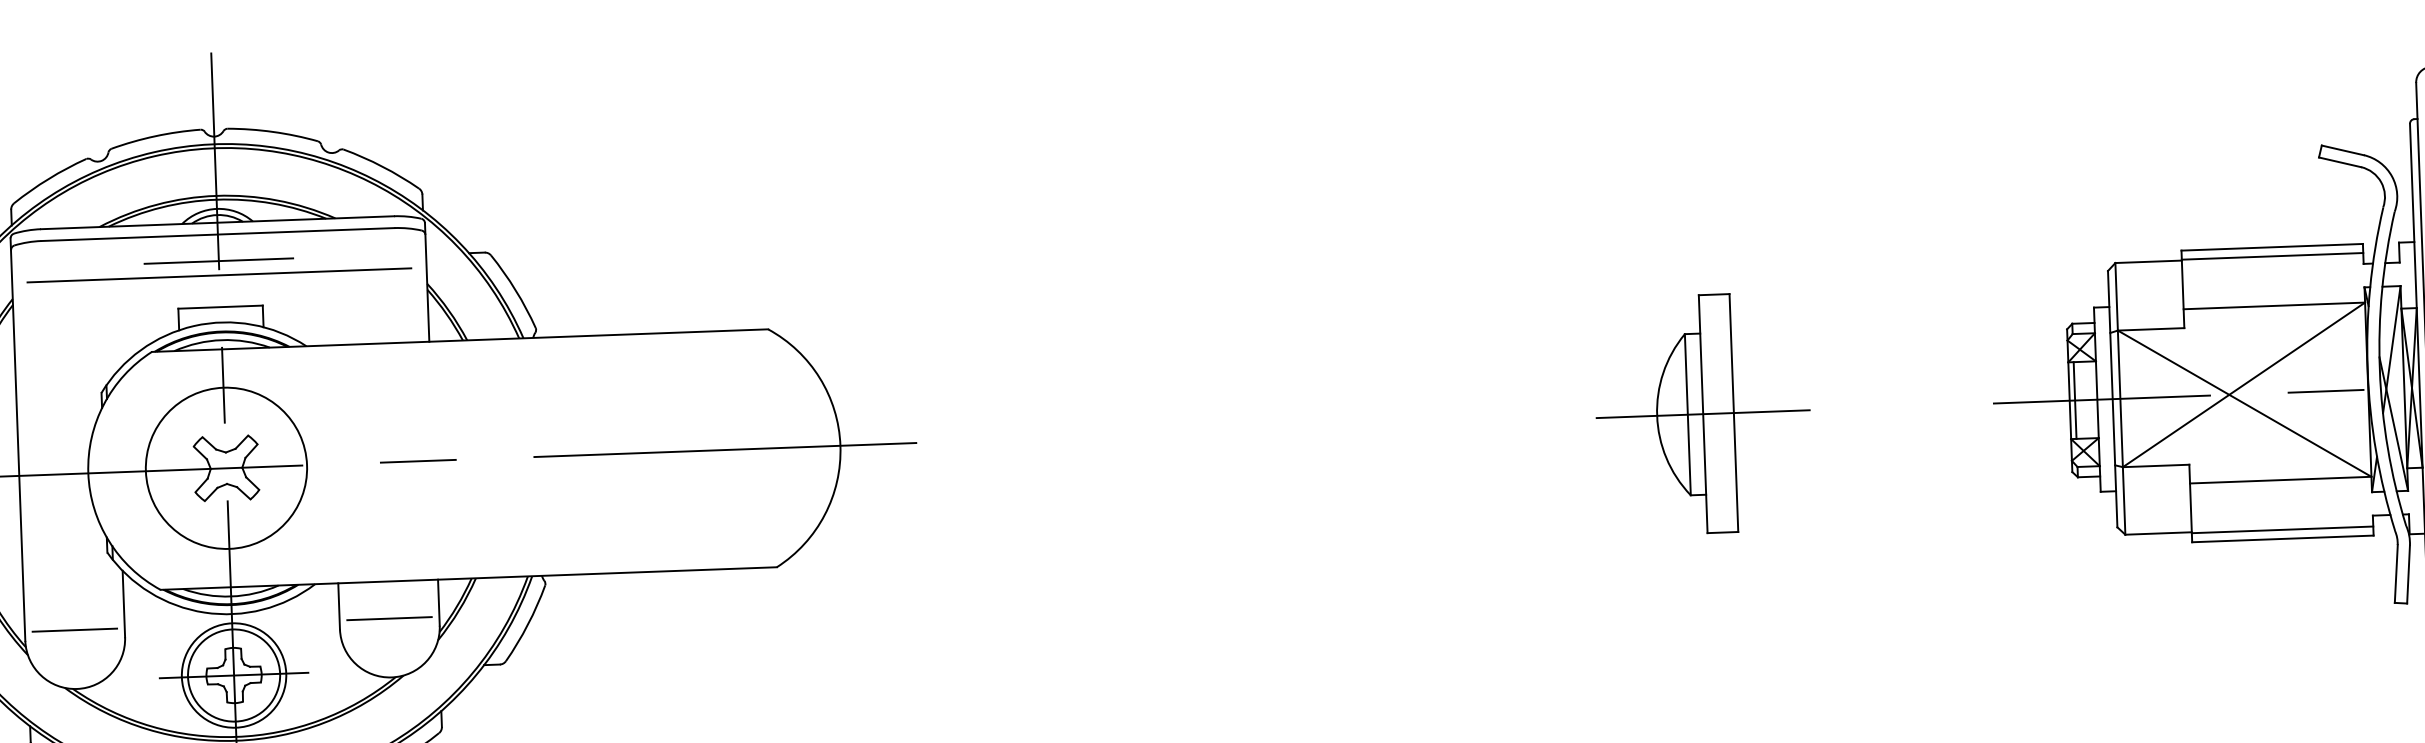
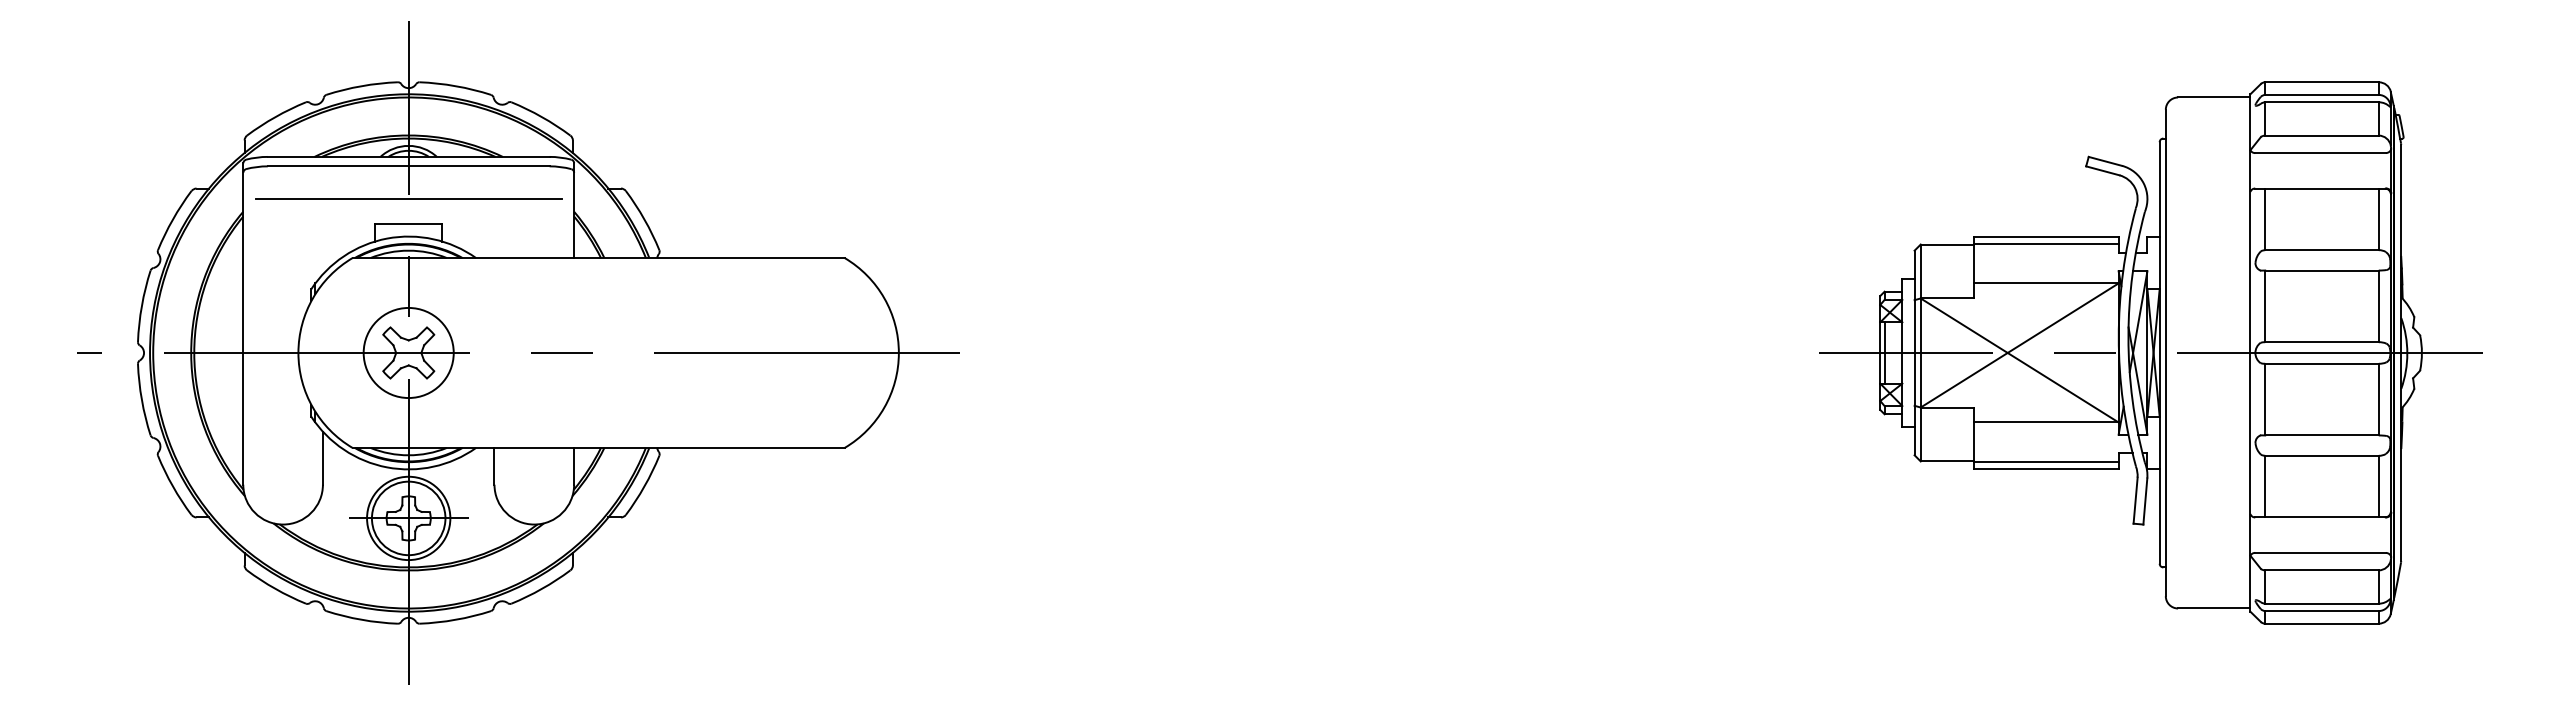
line: (218, 261) -> (408, 187), removed
part: (1702, 413) -> (1587, 352), removed
circle: (226, 467) -> (408, 352), size x0.7
line: (389, 618) -> (534, 477), removed
line: (74, 630) -> (282, 477), removed

